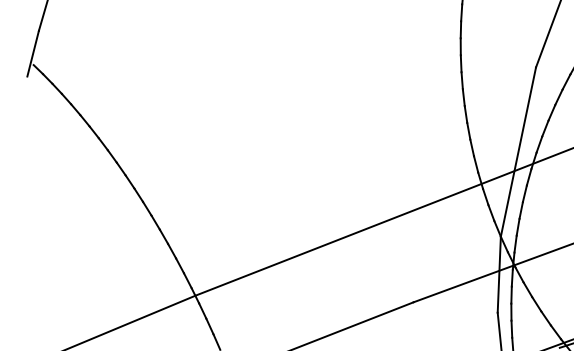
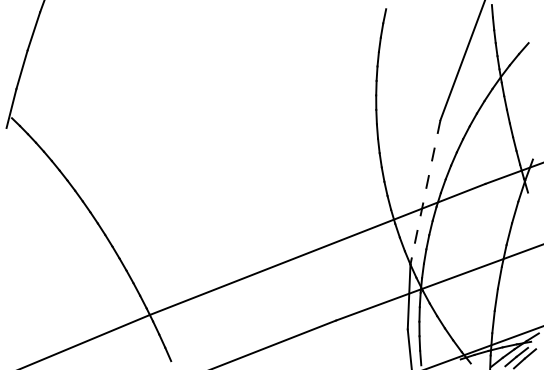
line: (518, 152) -> (425, 192), solid -> dashed

